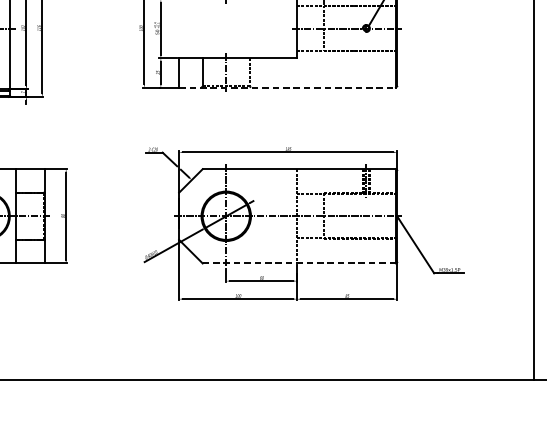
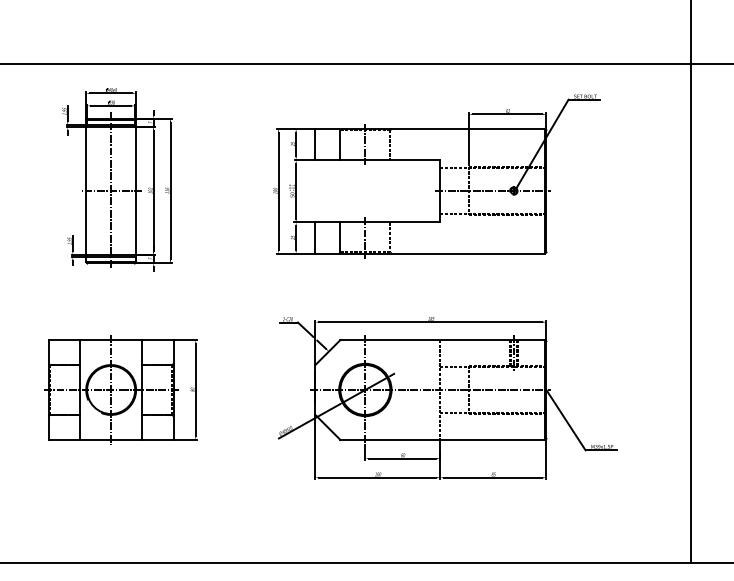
line: (287, 87) -> (430, 253), dashed -> solid
line: (300, 263) -> (443, 439), dashed -> solid

